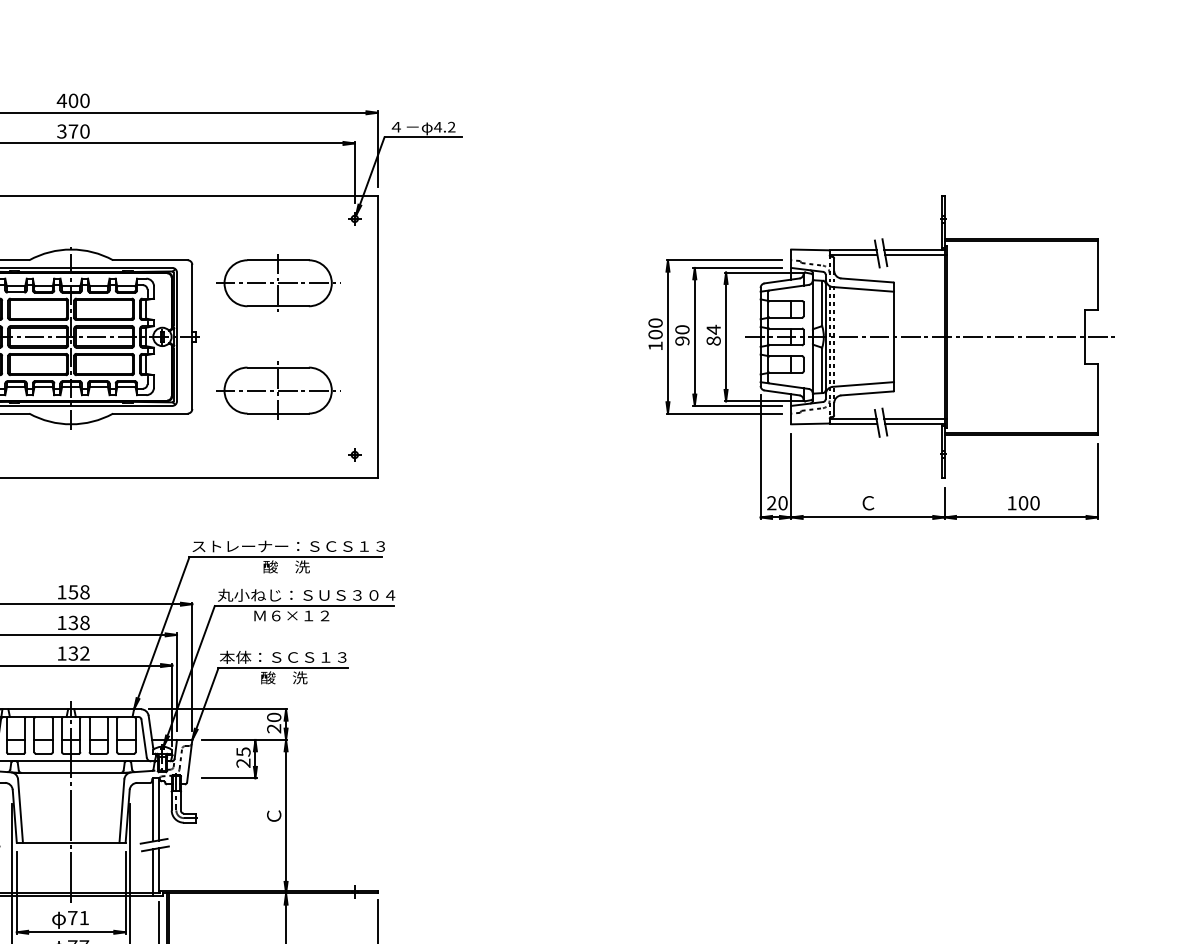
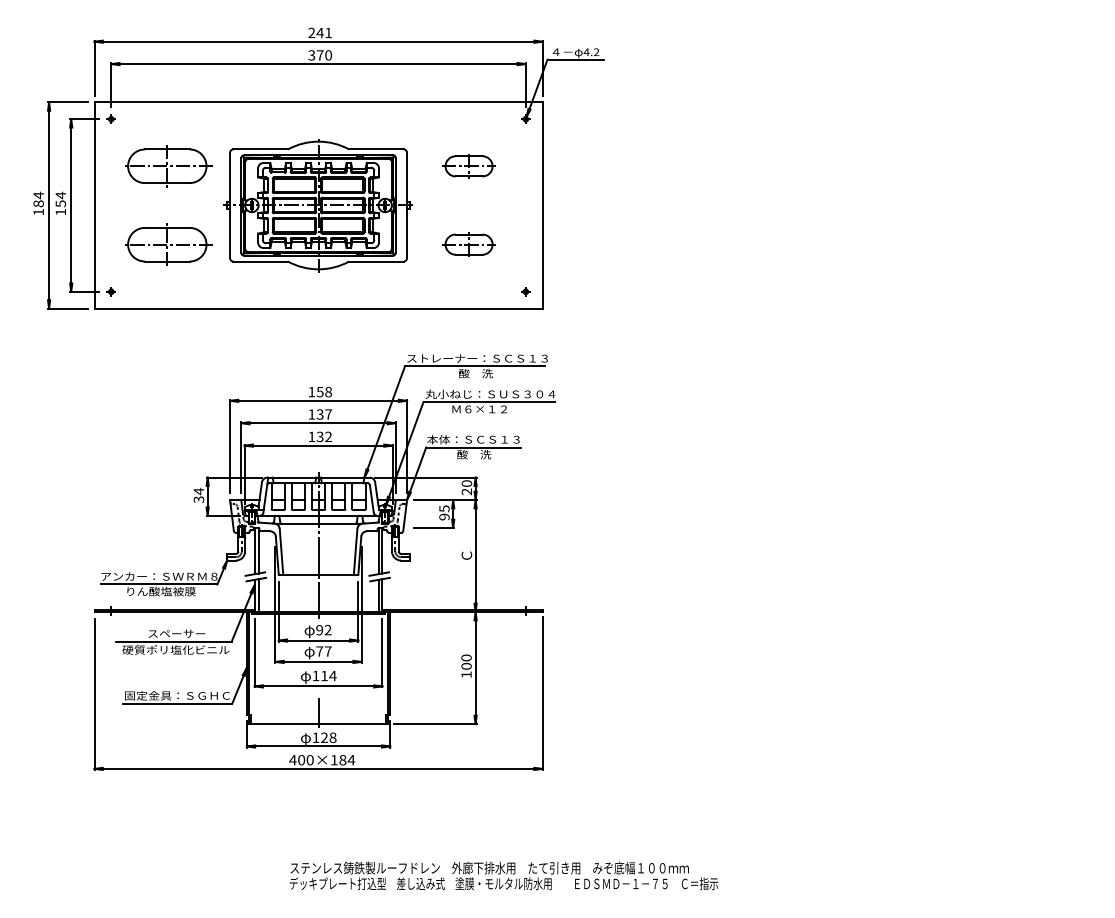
text: (73, 100) -> (320, 32), 400 -> 241
part: (275, 283) -> (467, 166), size x0.6
part: (881, 357) -> (910, 220), removed
part: (275, 390) -> (467, 244), size x0.6
text: (84, 622) -> (328, 414), 138 -> 137
text: (243, 762) -> (444, 516), 25 -> 95
text: (77, 917) -> (323, 629), 71 -> 92

